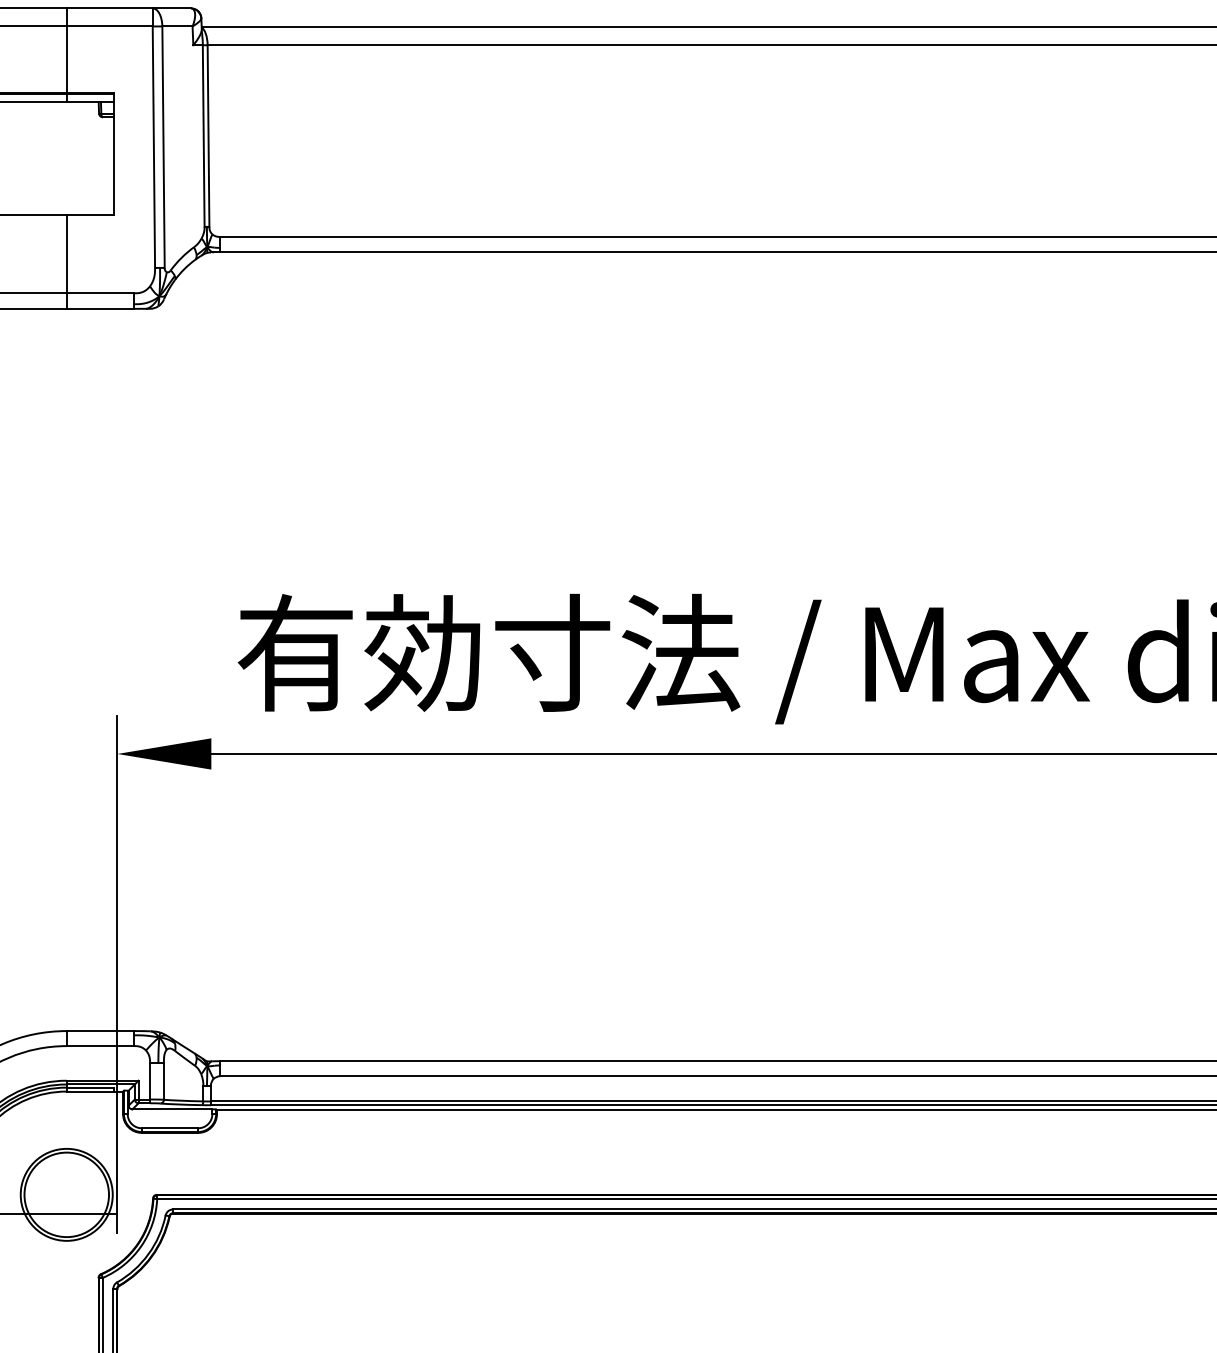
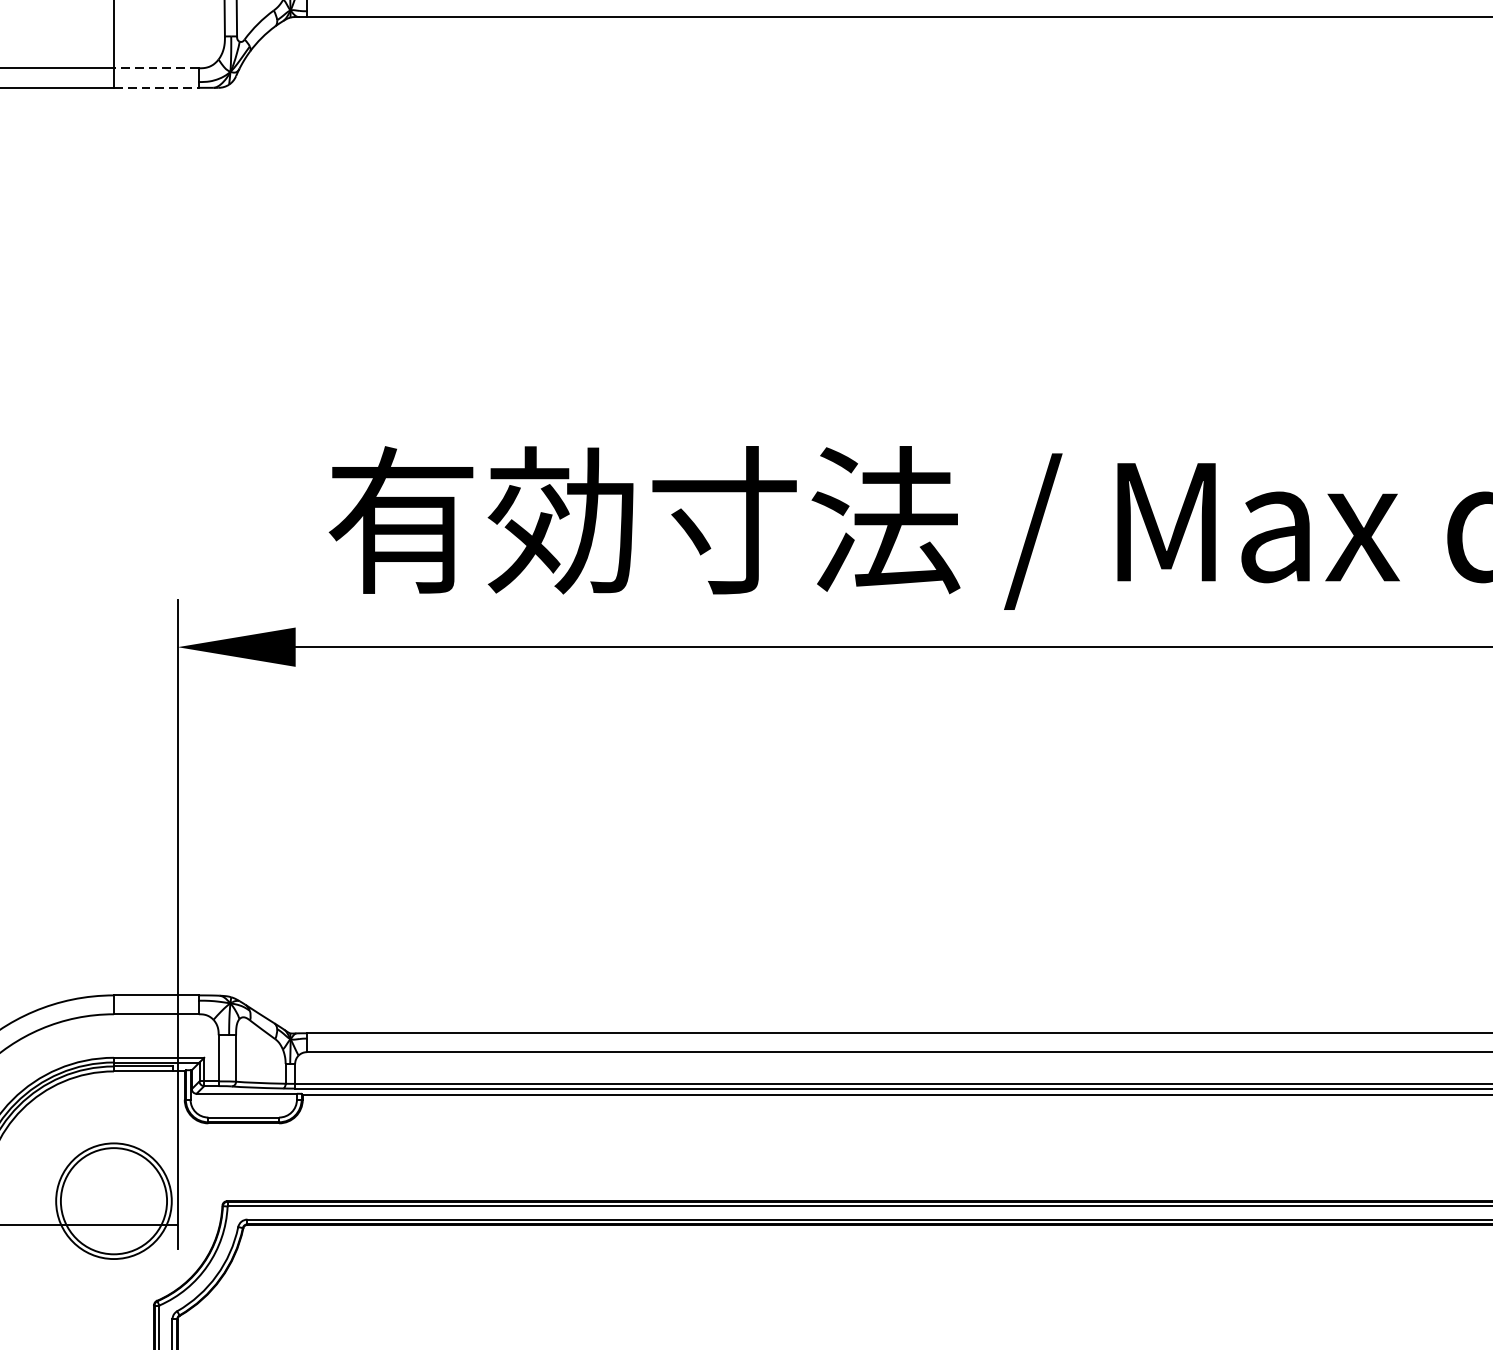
line: (100, 293) -> (156, 68), solid -> dashed
line: (100, 308) -> (156, 87), solid -> dashed

